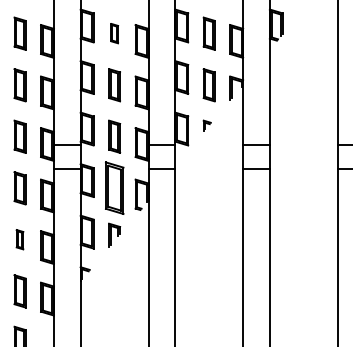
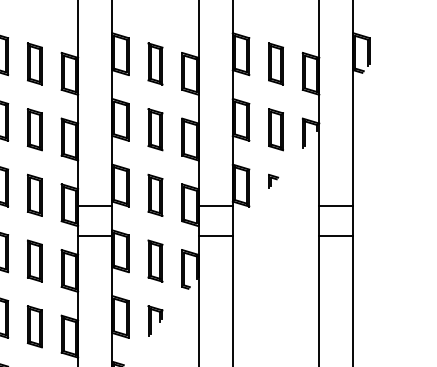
part: (114, 33) -> (155, 63), size x1.67
part: (114, 188) -> (155, 261), size x0.62
part: (19, 239) -> (34, 326), size x1.67

